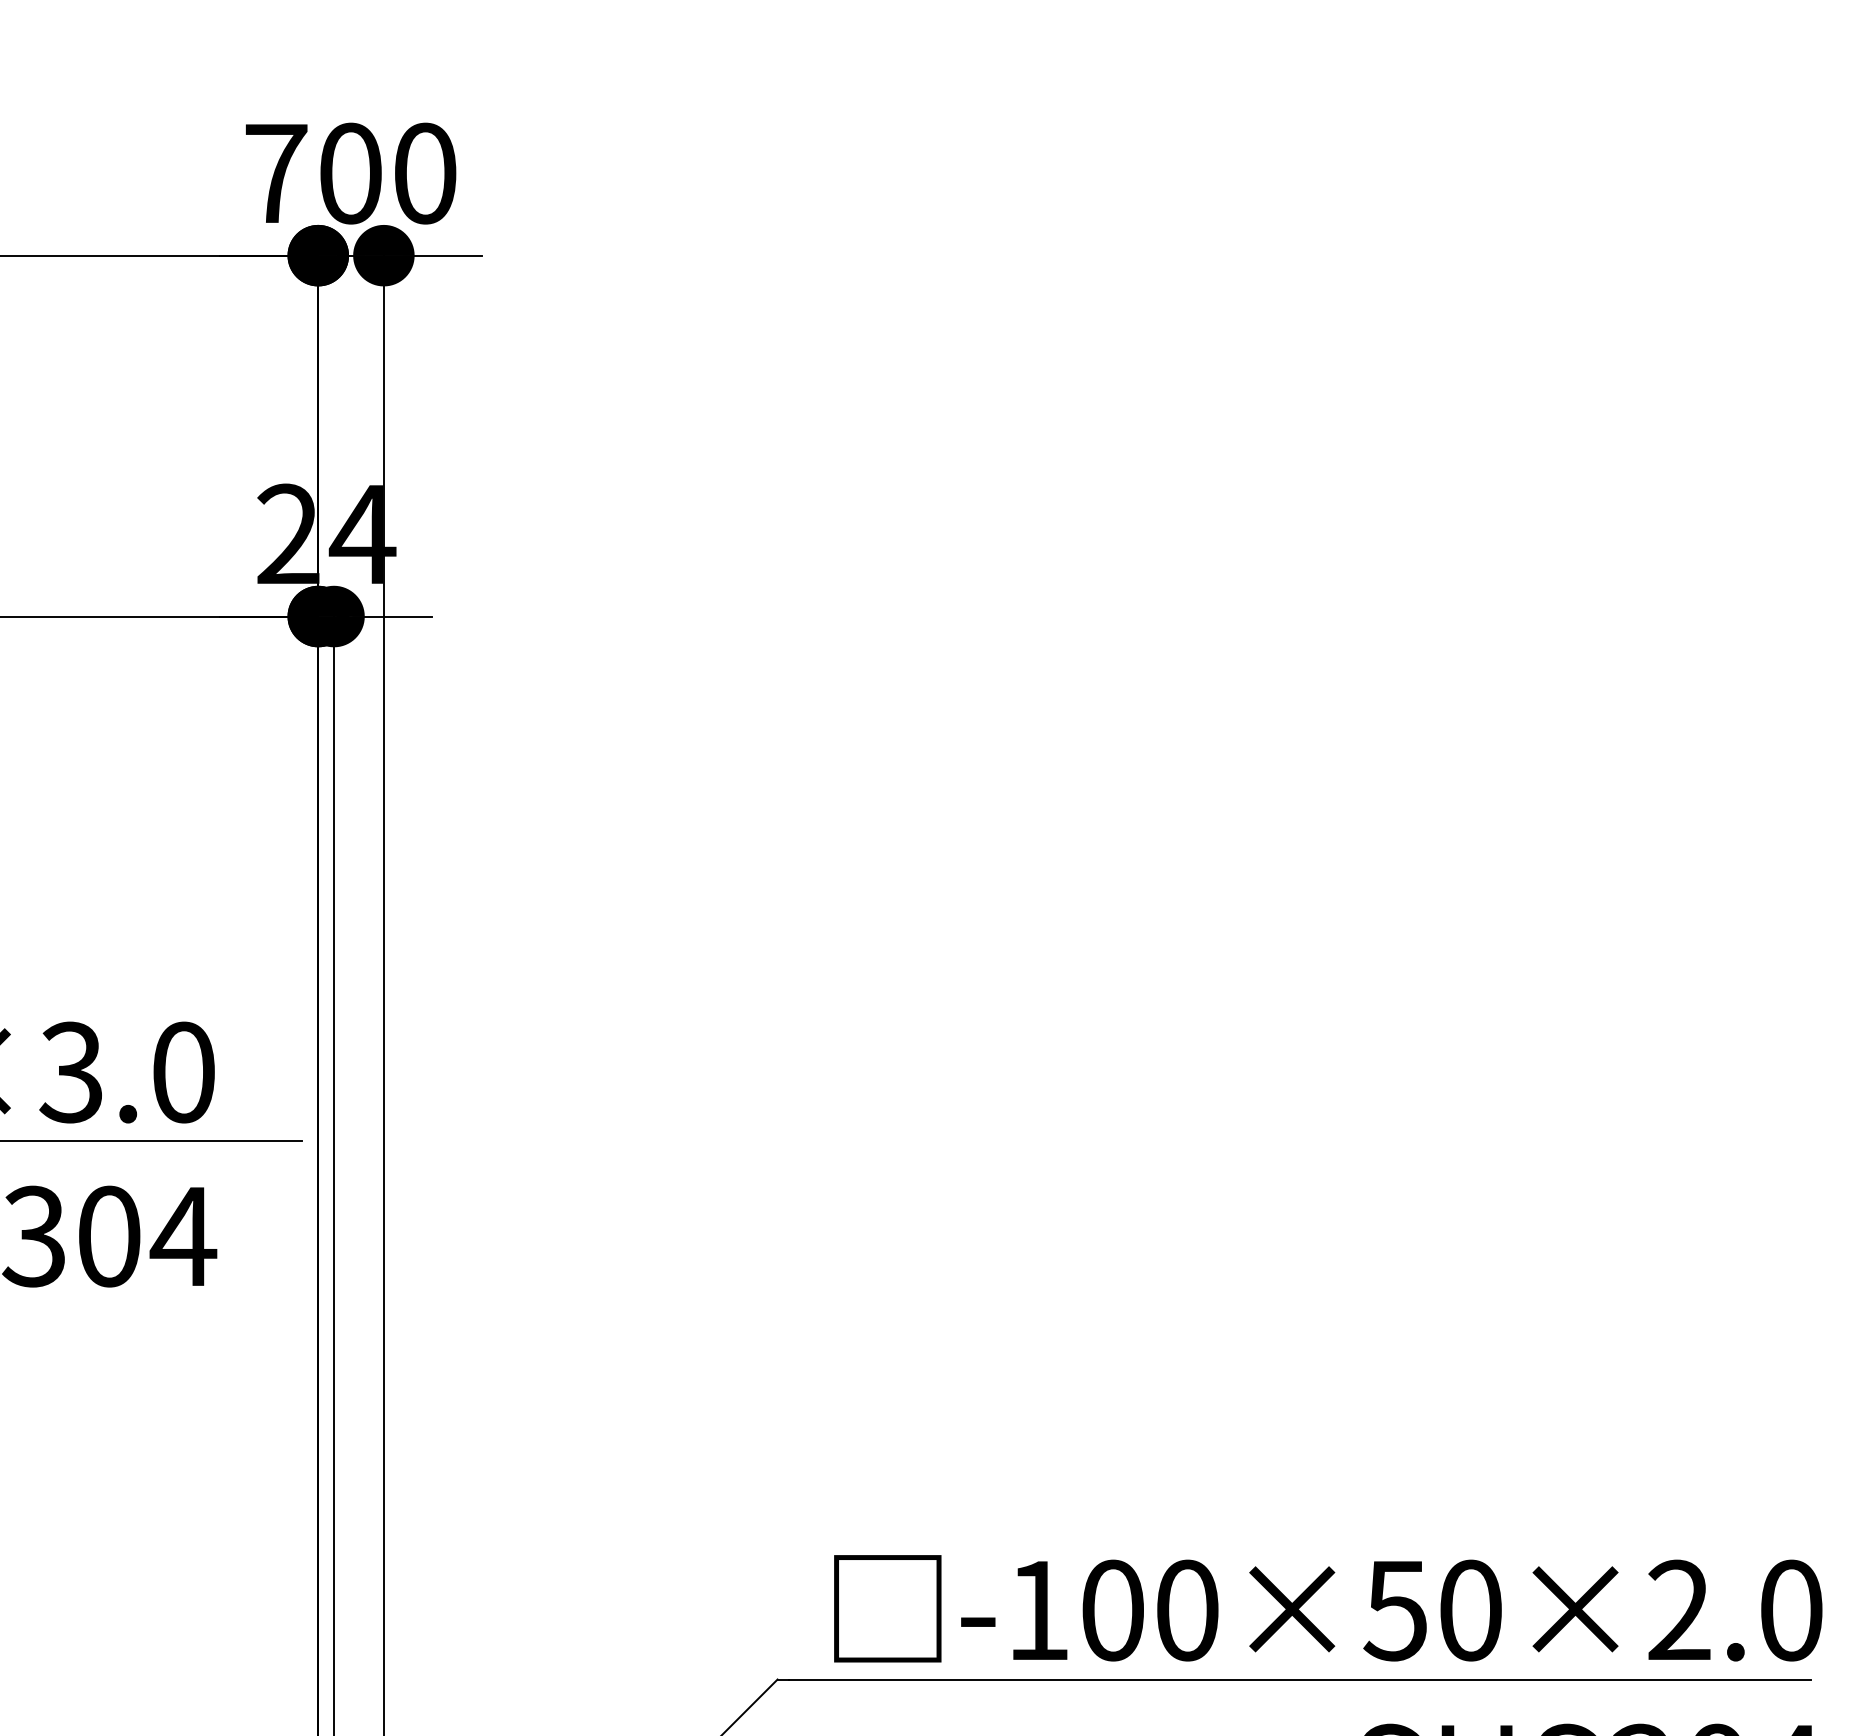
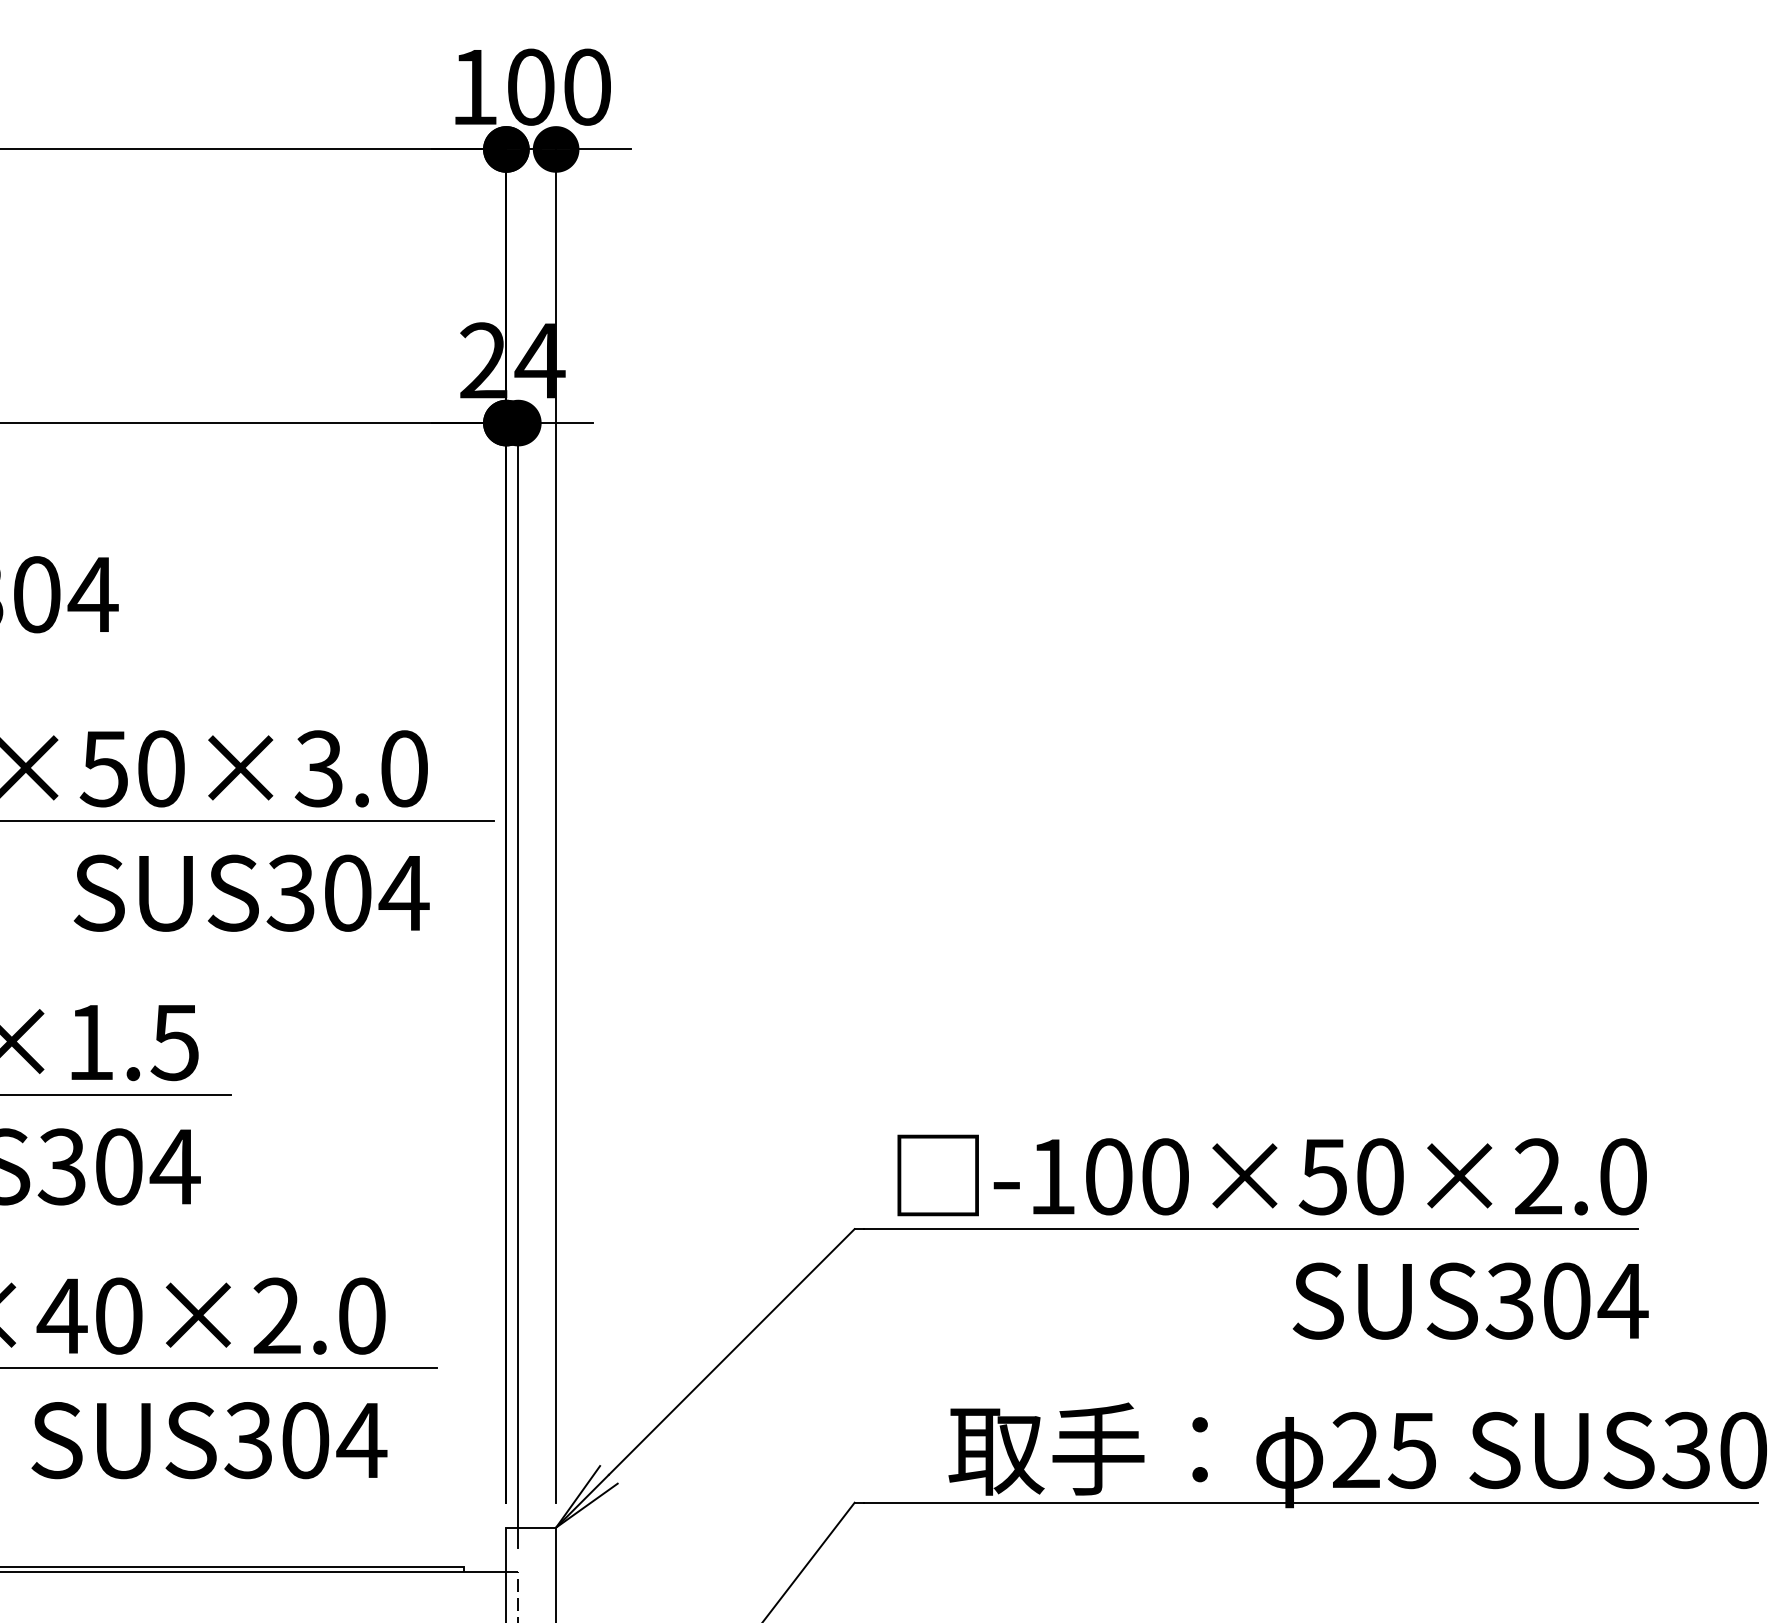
text: (276, 173) -> (474, 87), 700 -> 100

